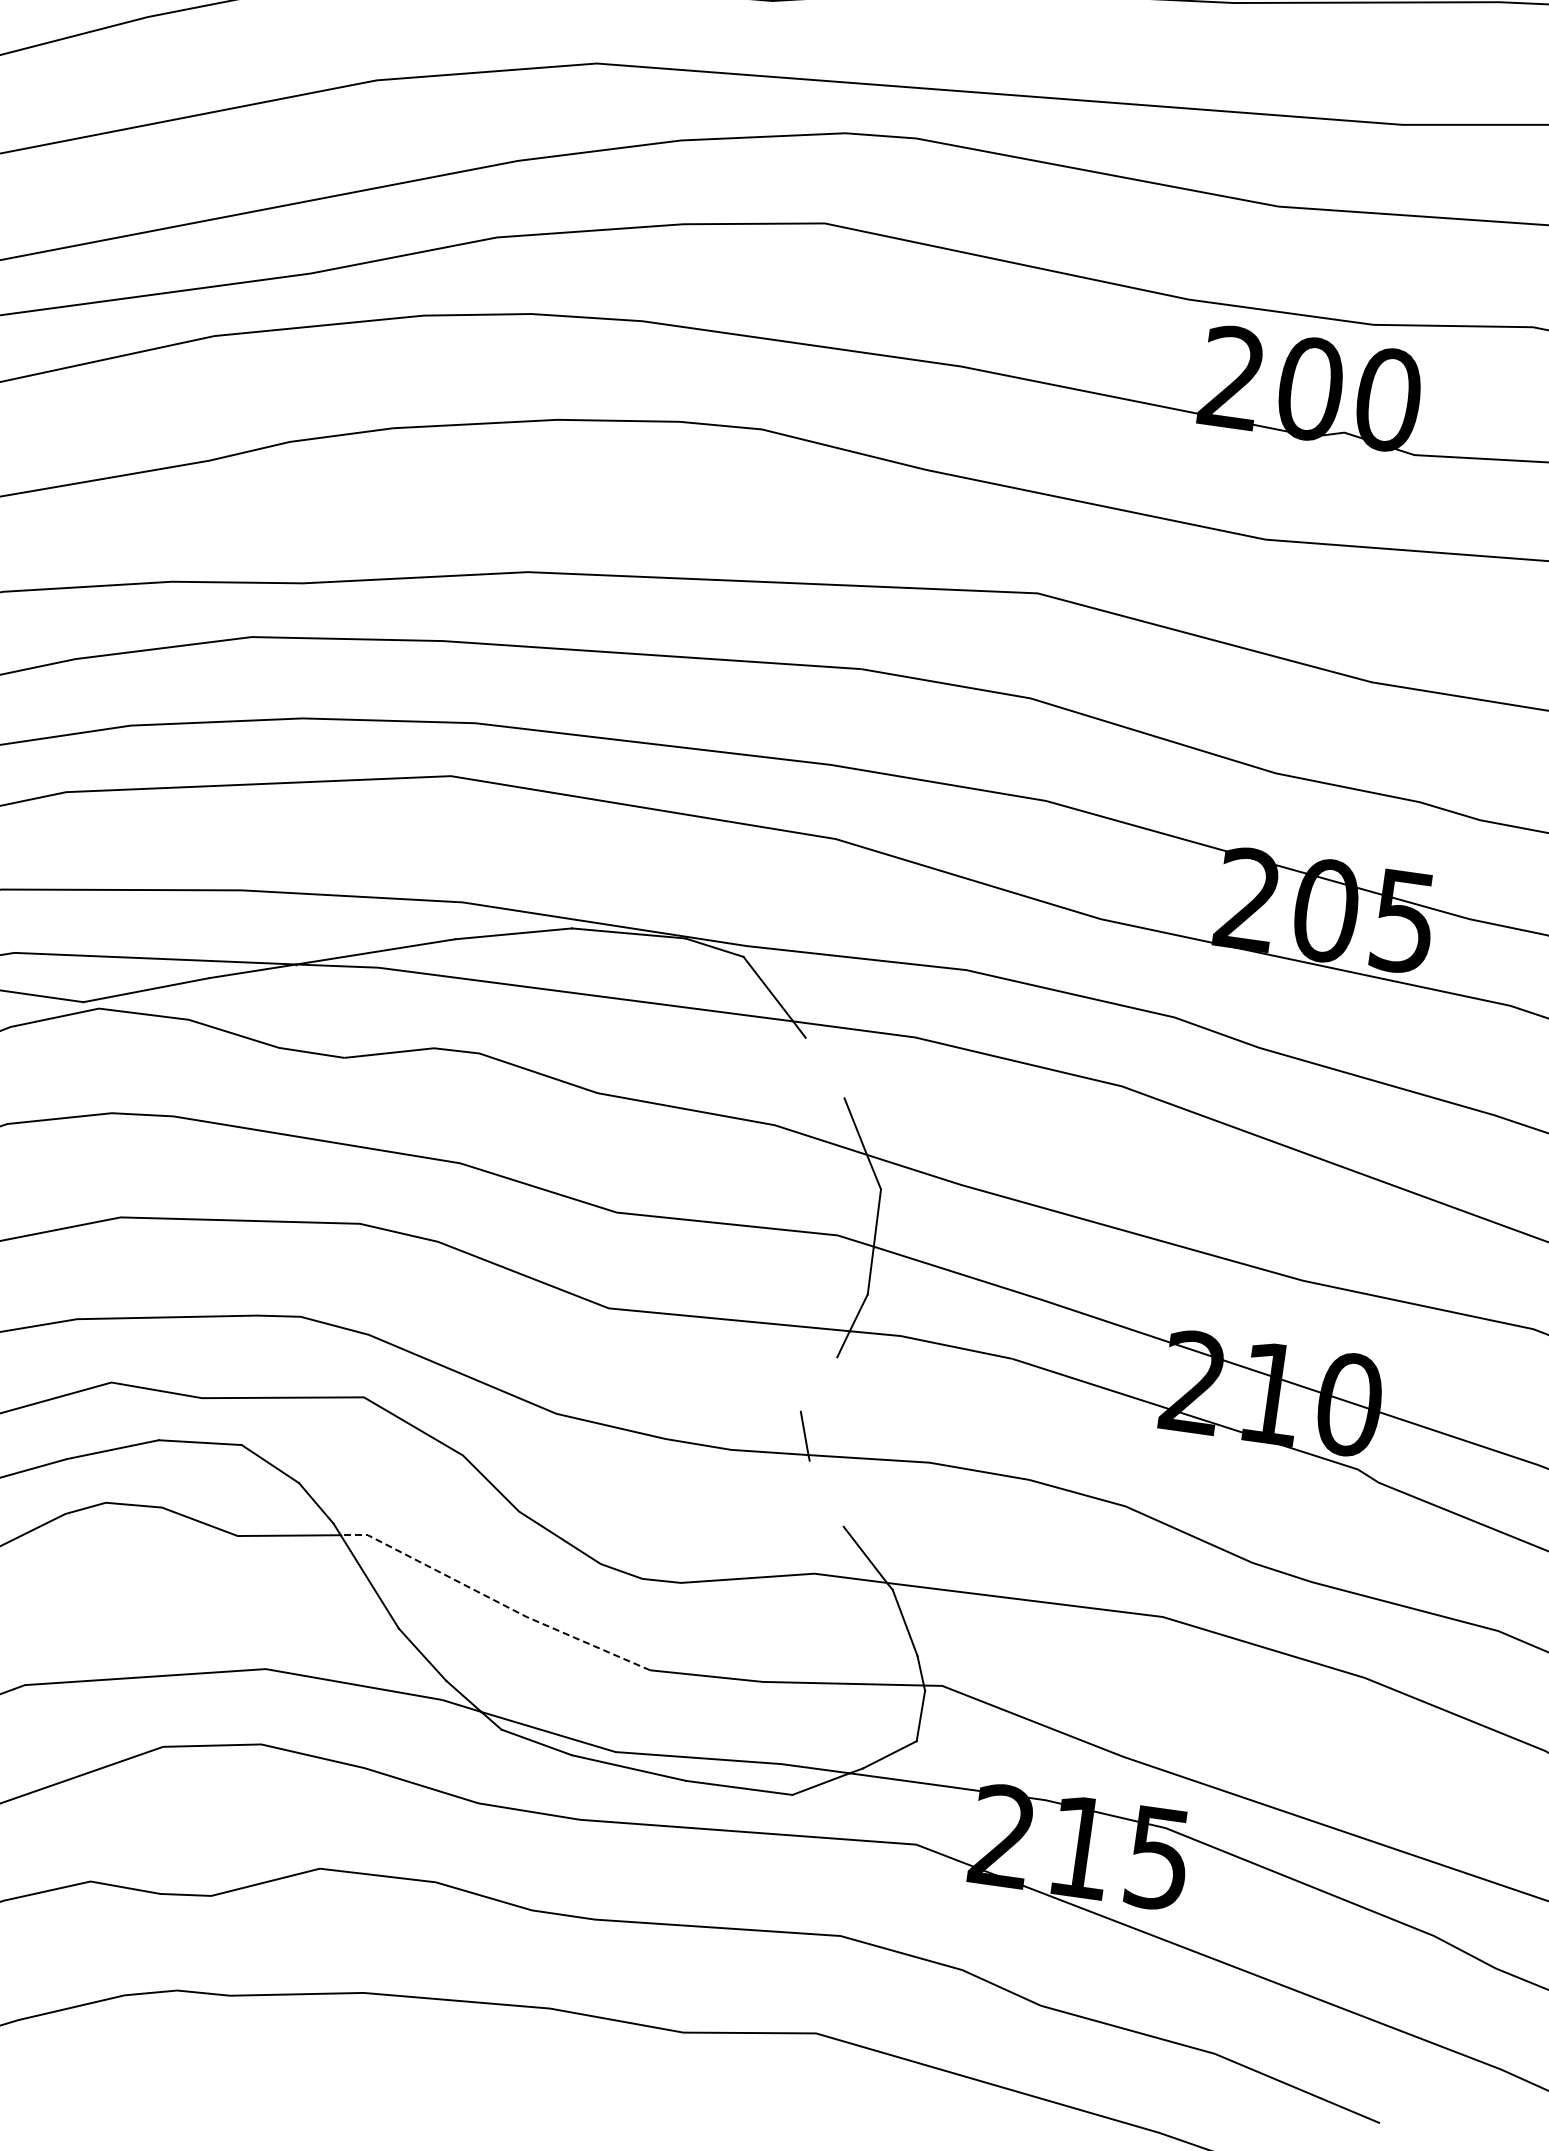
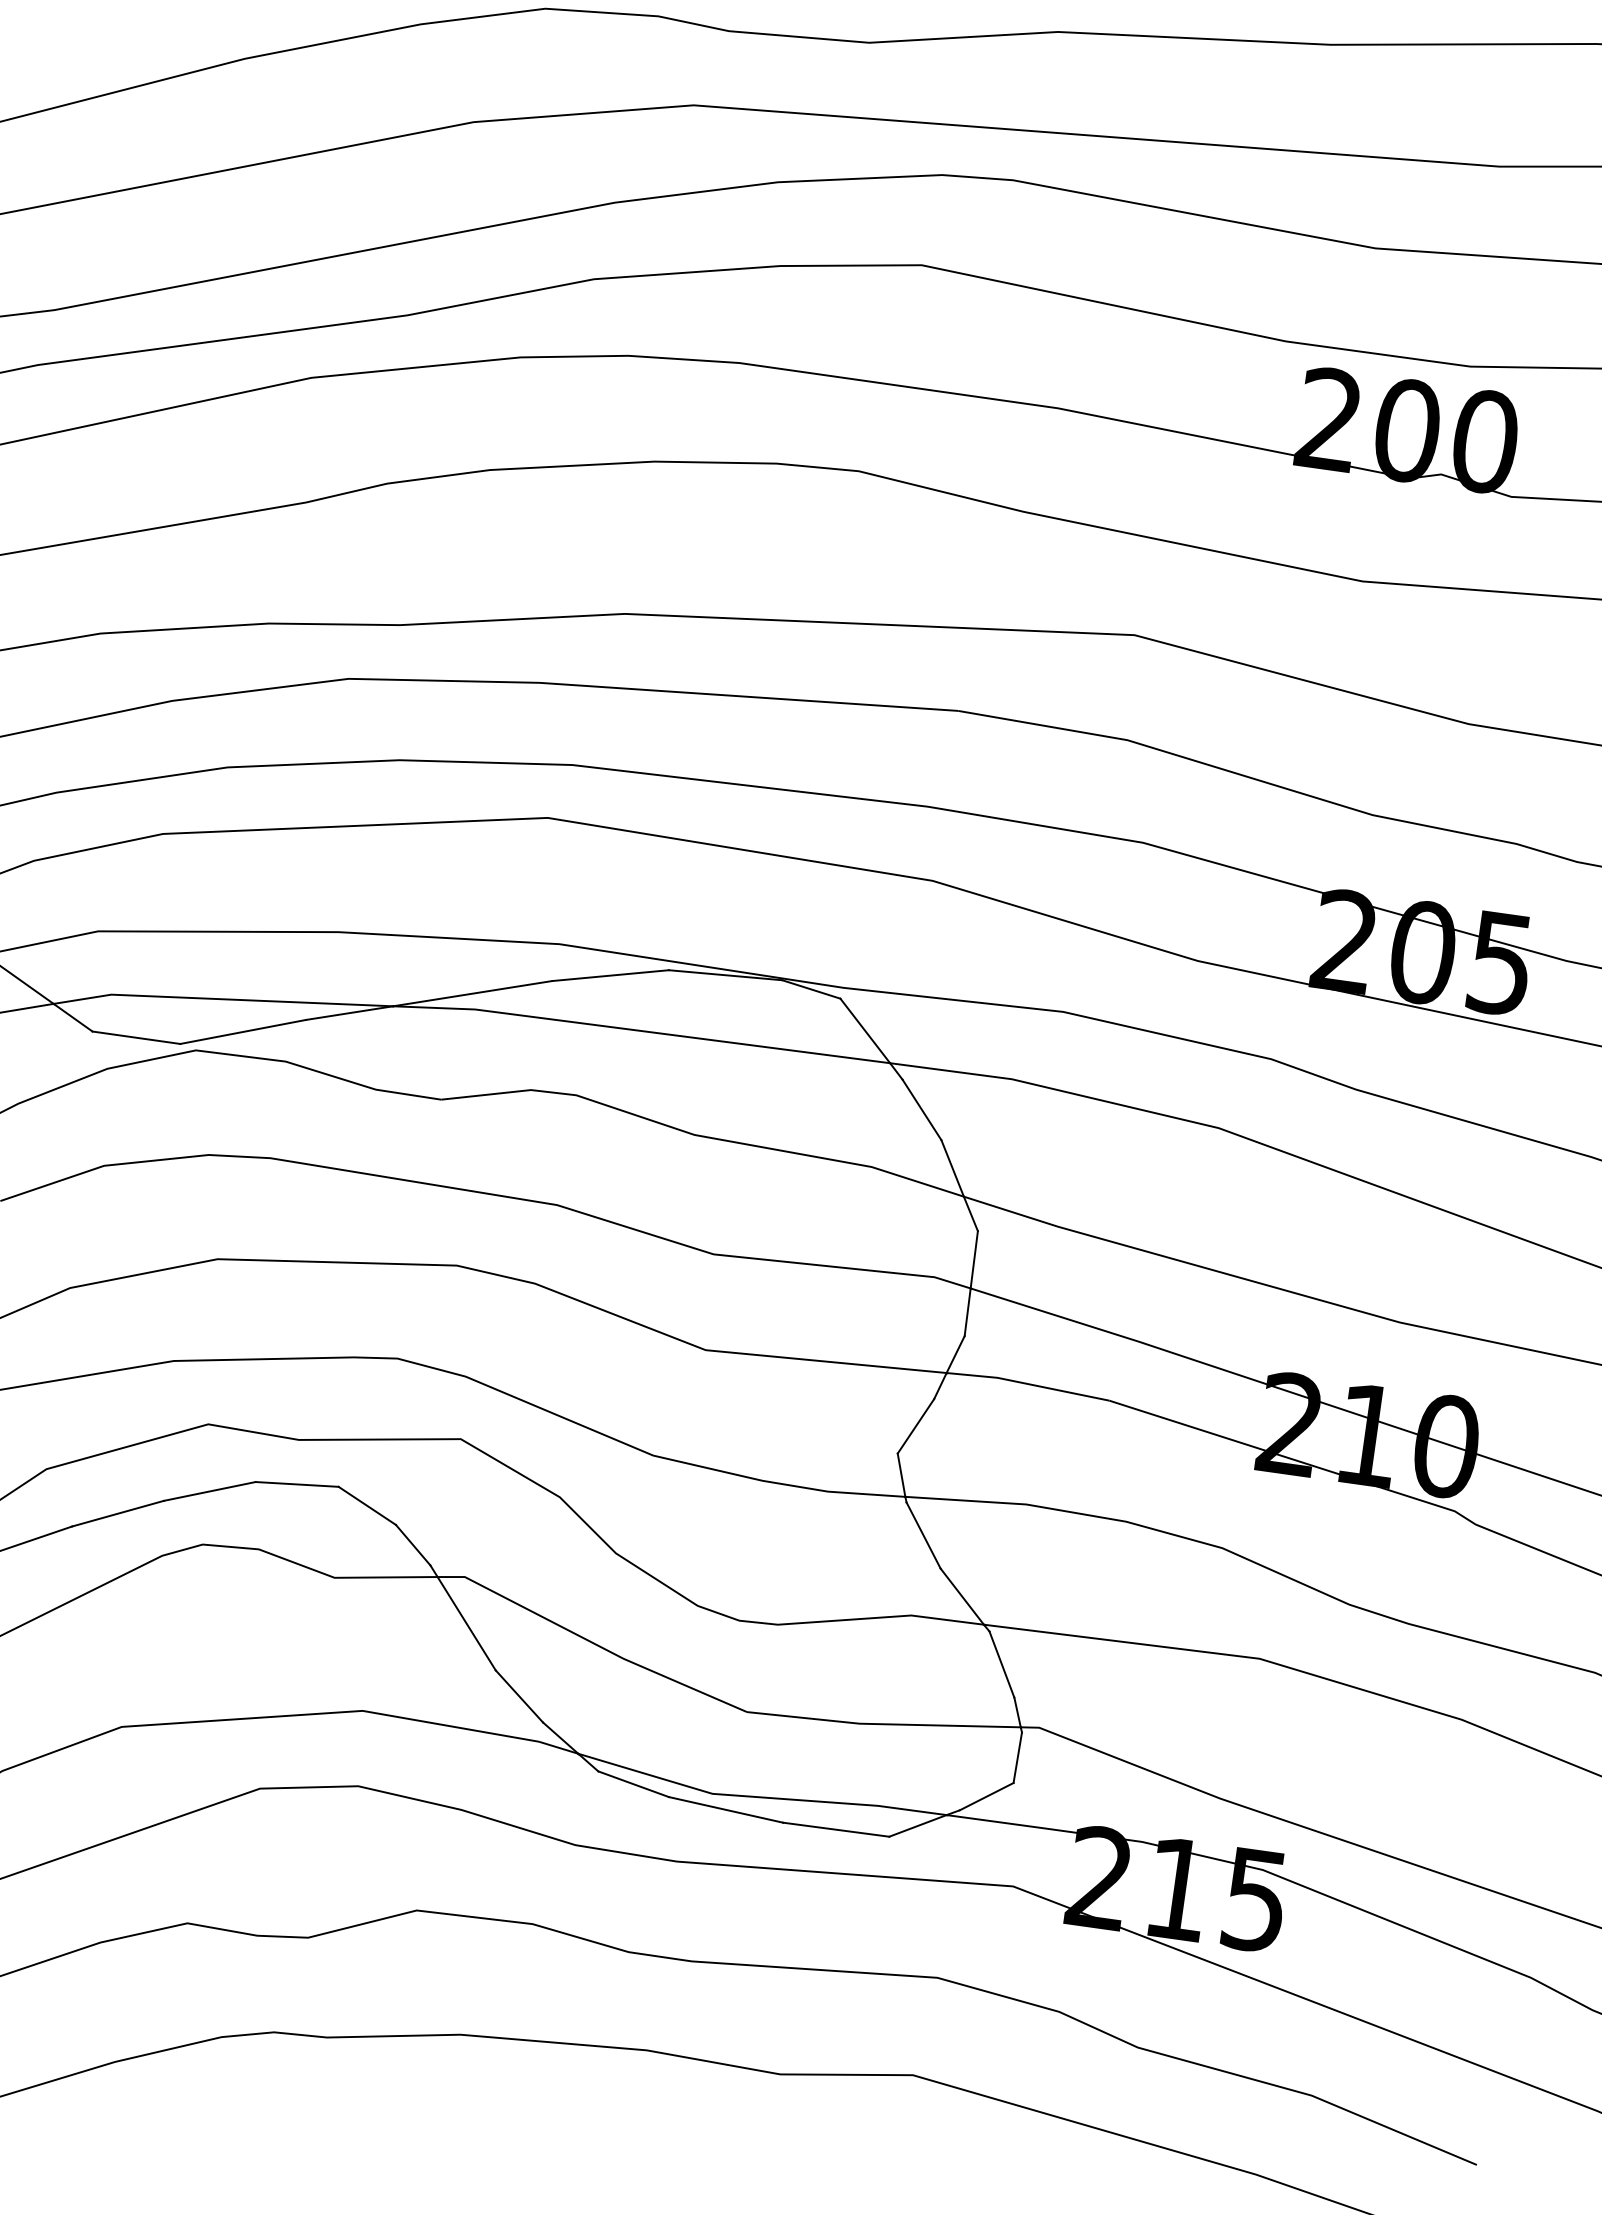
line: (824, 1067) -> (921, 1109), added
line: (818, 1384) -> (915, 1426), added
line: (826, 1493) -> (923, 1535), added
line: (494, 1600) -> (591, 1642), dashed -> solid

